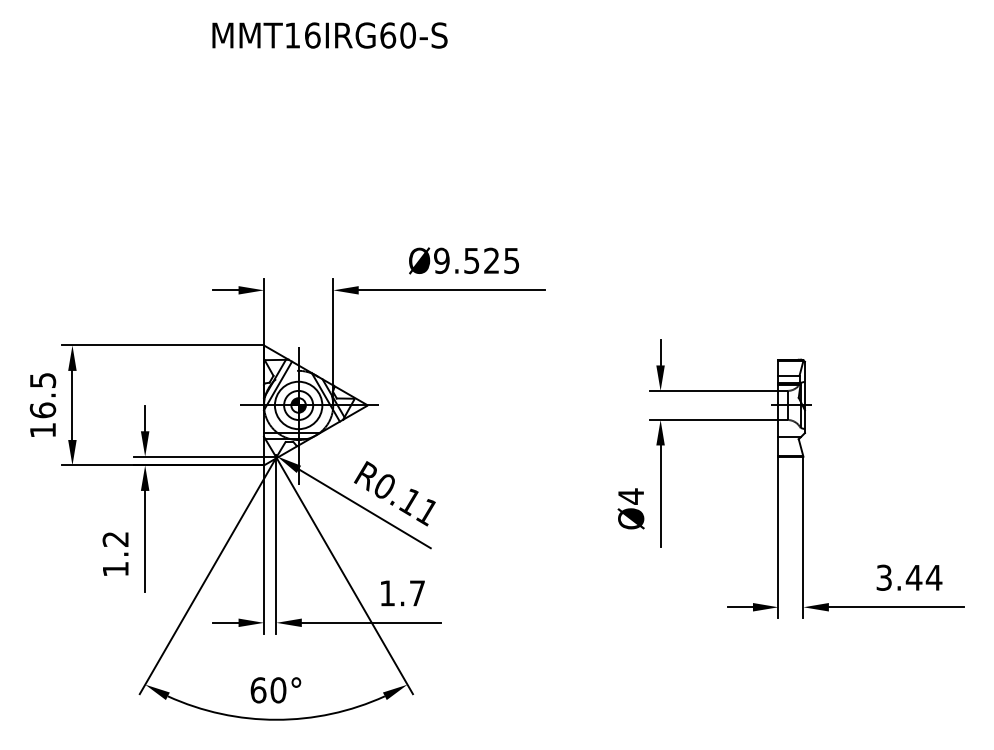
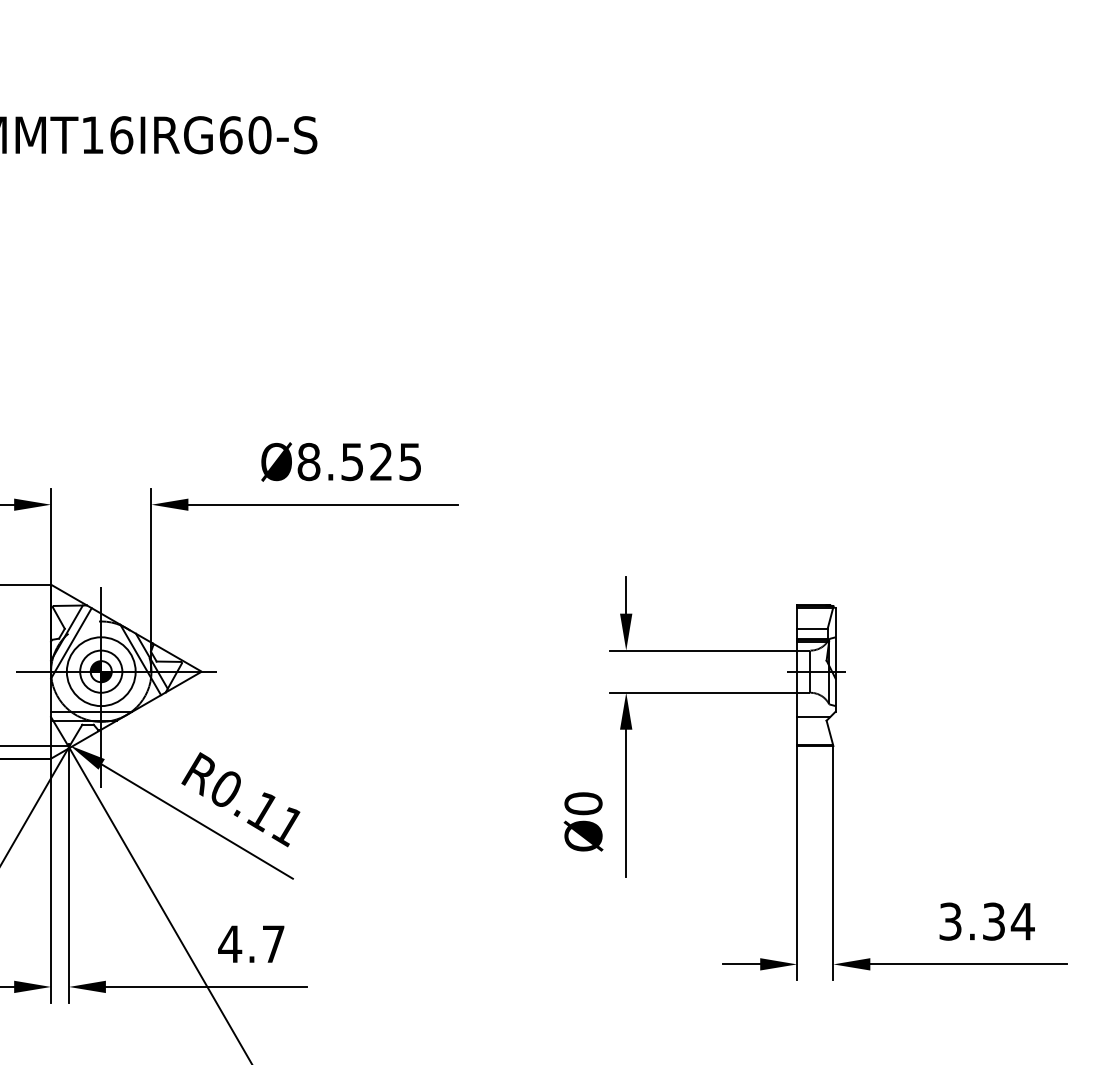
text: (441, 260) -> (308, 461), Ø9.525 -> Ø8.525
text: (631, 496) -> (584, 803), Ø4 -> Ø0
text: (913, 577) -> (993, 921), 3.44 -> 3.34
text: (387, 593) -> (230, 944), 1.7 -> 4.7

